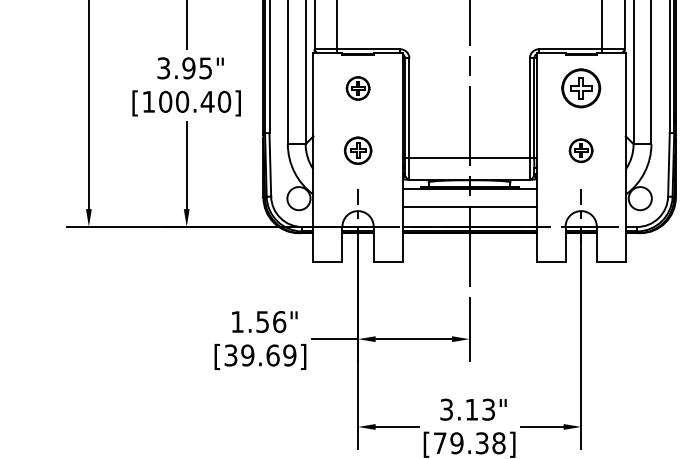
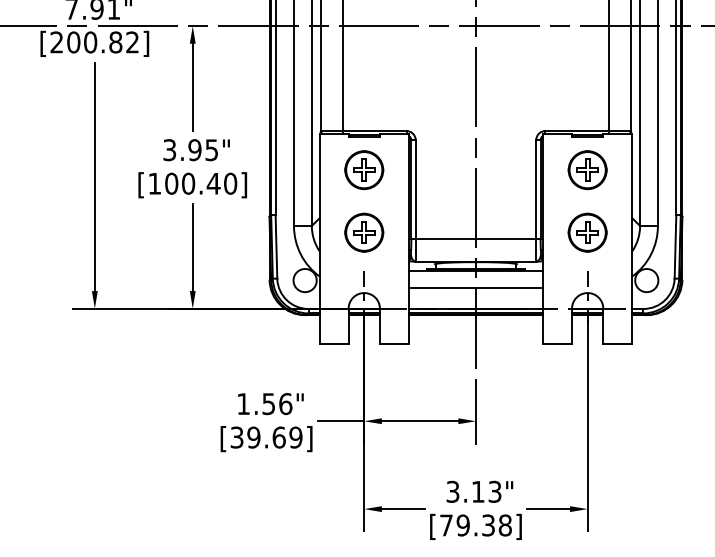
part: (358, 88) -> (364, 170), size x1.67
part: (358, 150) -> (364, 232), size x1.43
part: (581, 150) -> (587, 232), size x1.67

